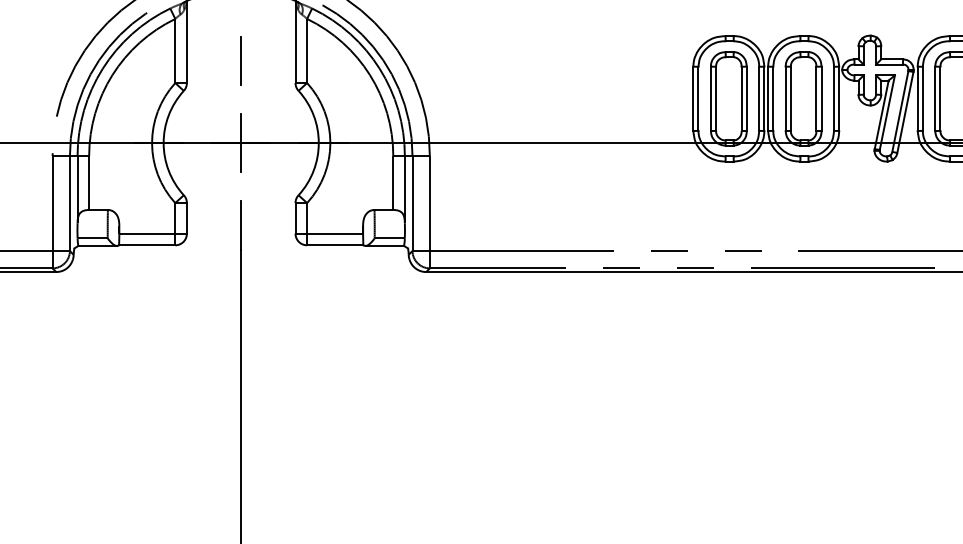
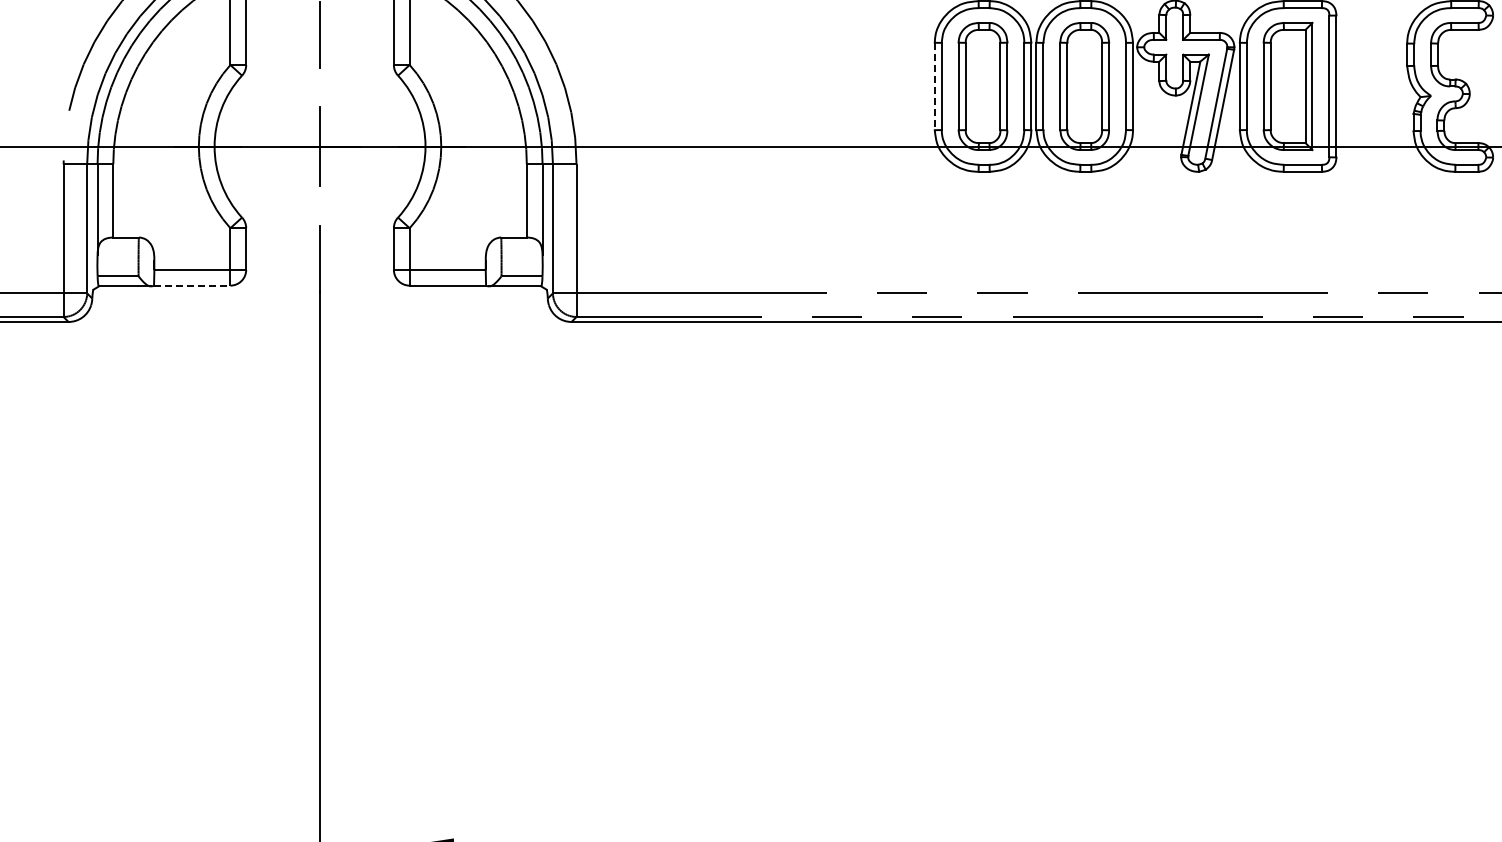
line: (693, 98) -> (934, 86), solid -> dashed
line: (147, 245) -> (192, 285), solid -> dashed

